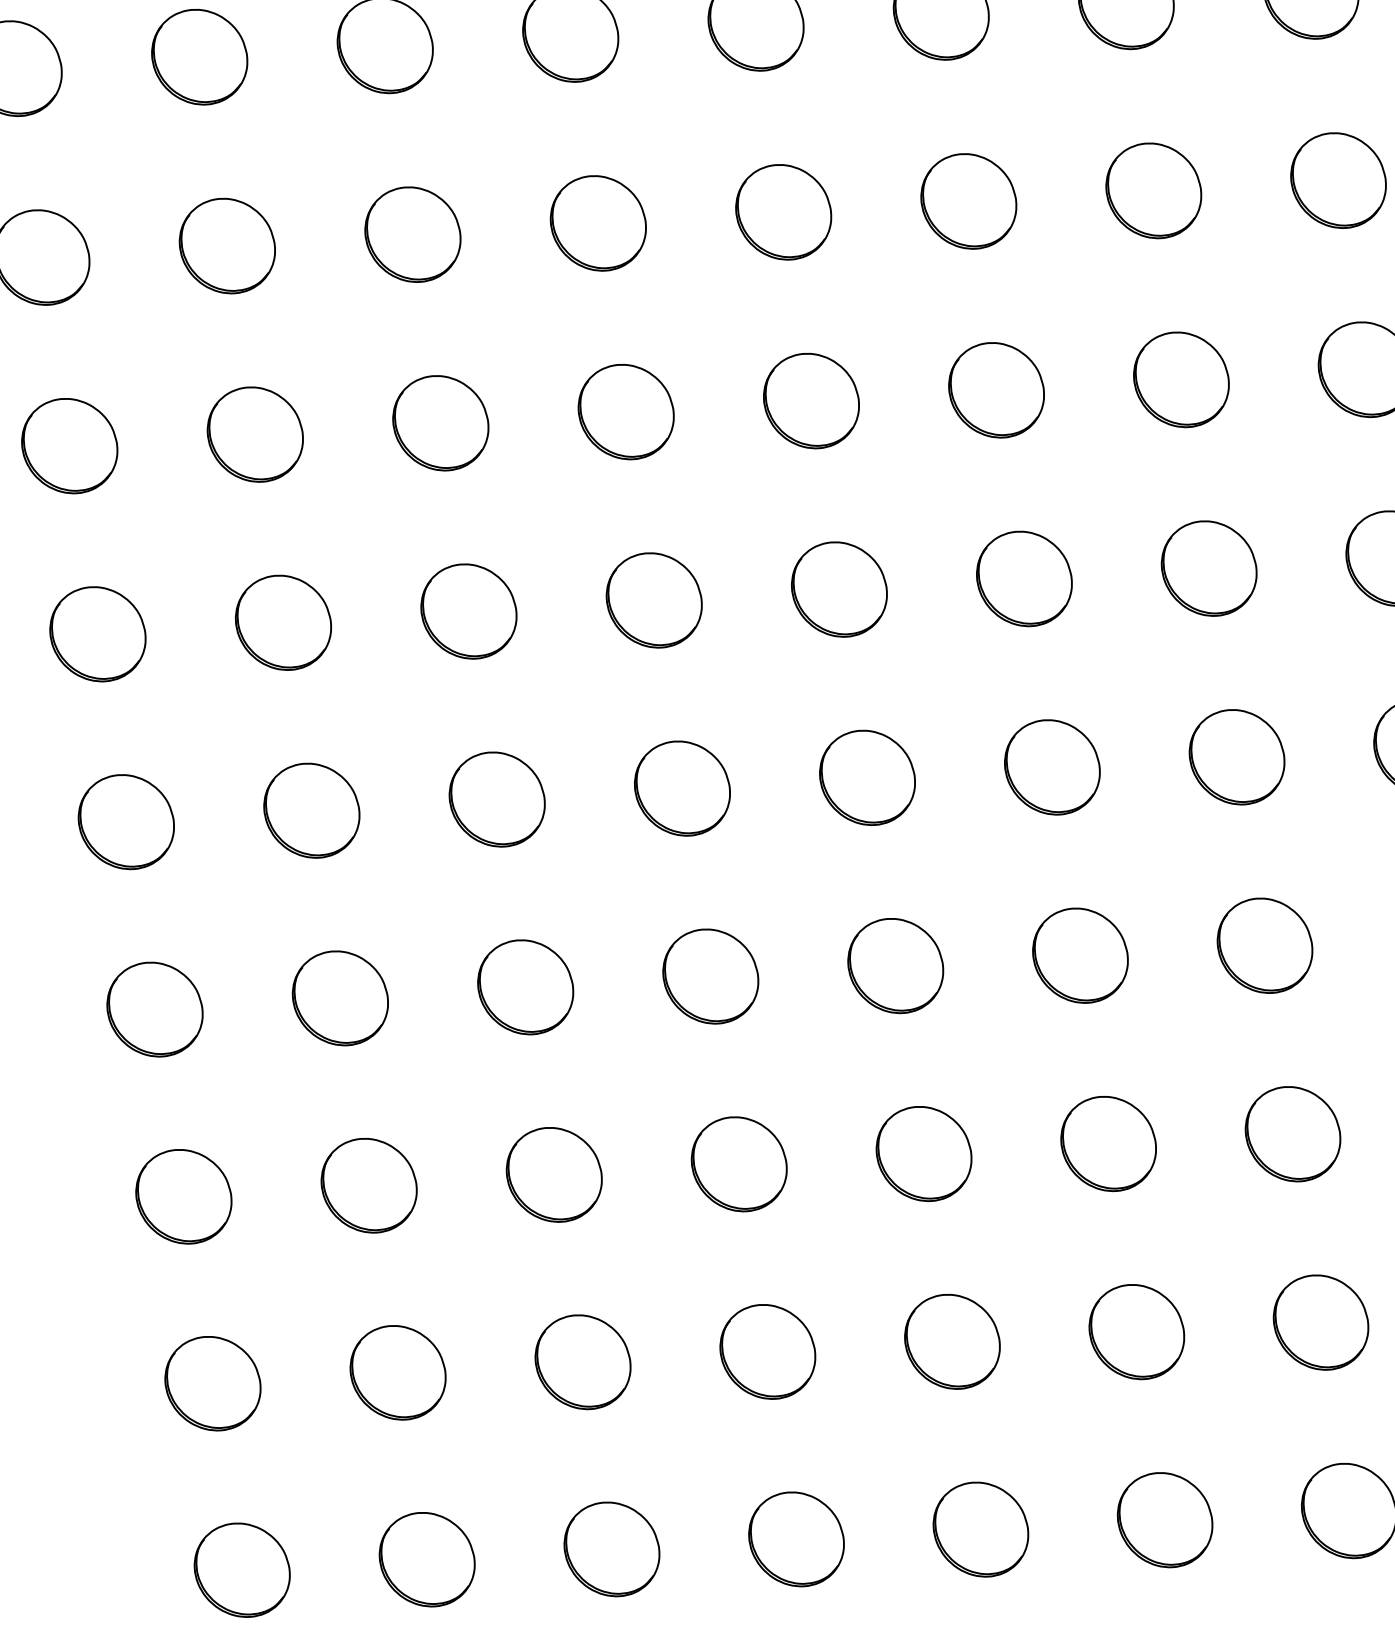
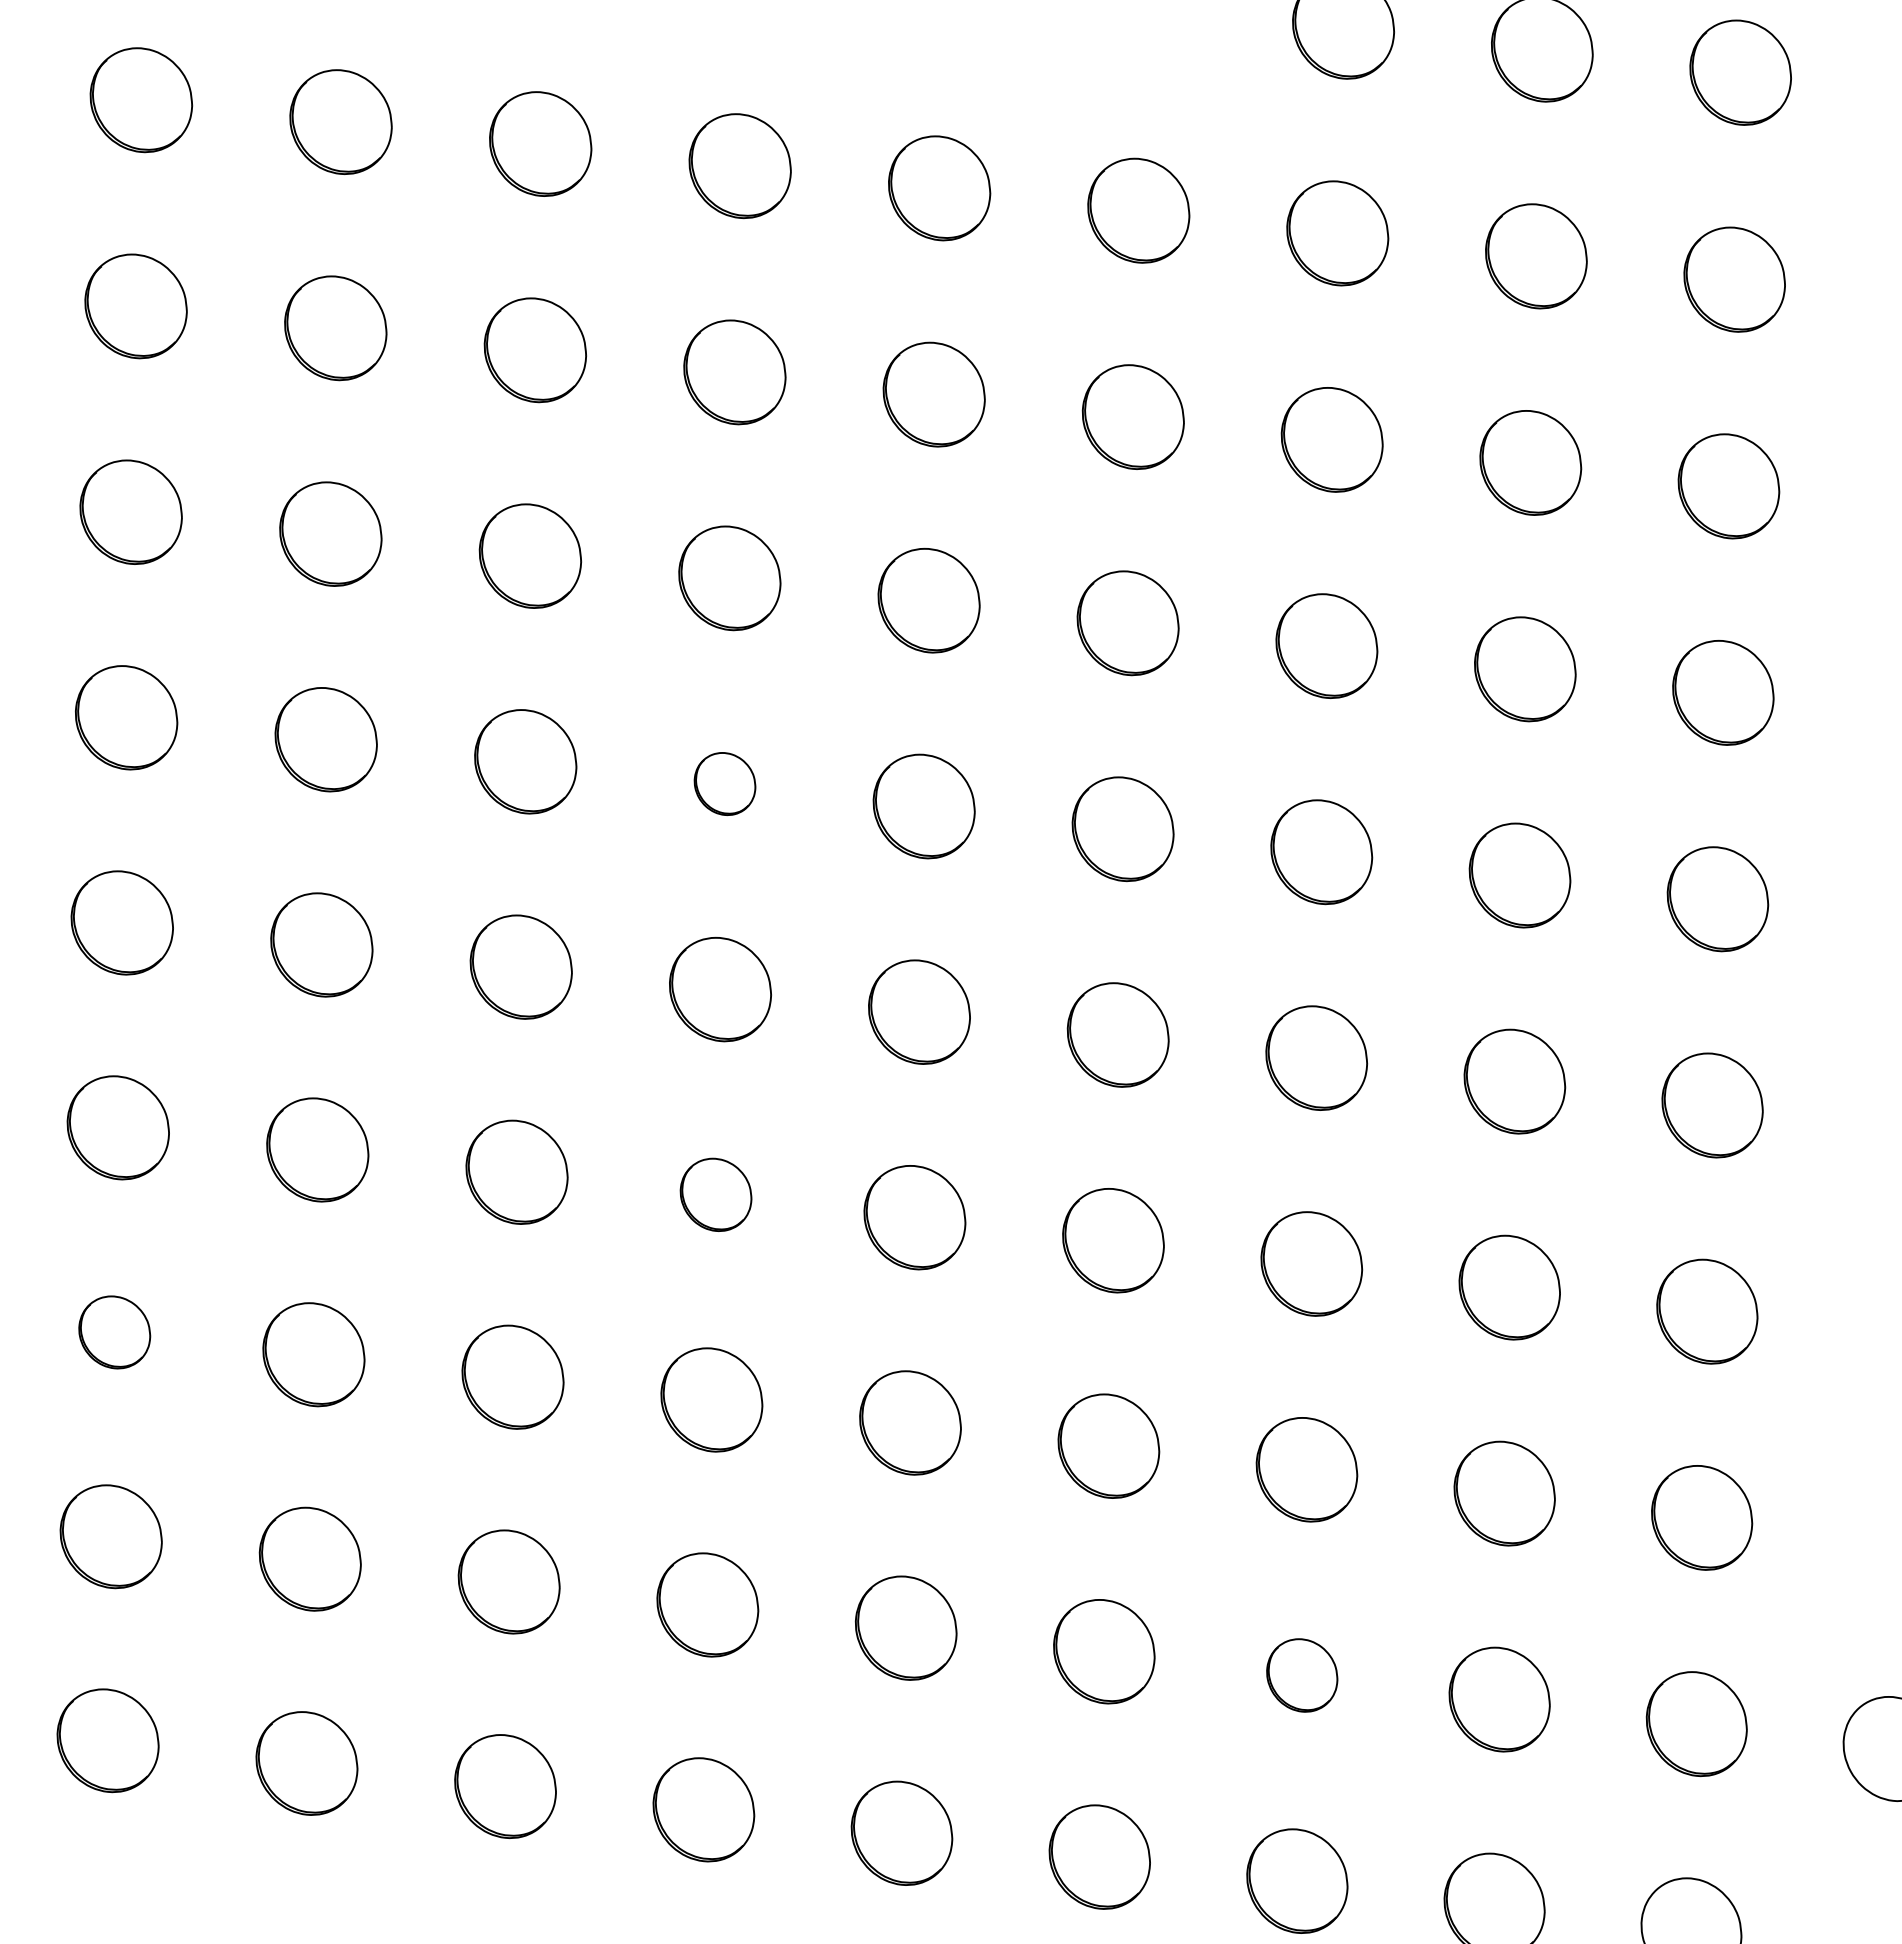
part: (653, 600) -> (724, 783), size x0.6
part: (710, 976) -> (715, 1194), size x0.7
part: (183, 1196) -> (114, 1332), size x0.7
part: (1321, 1322) -> (1302, 1675), size x0.7

